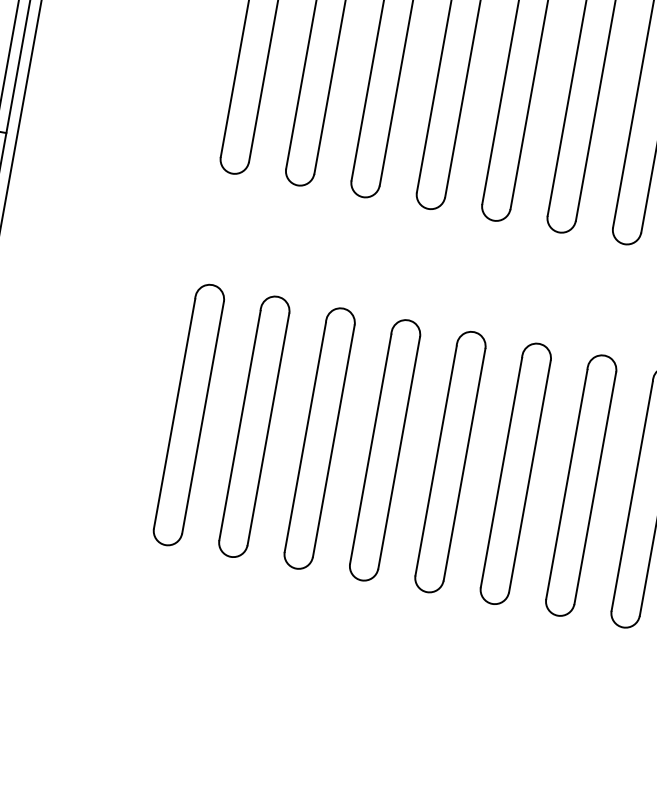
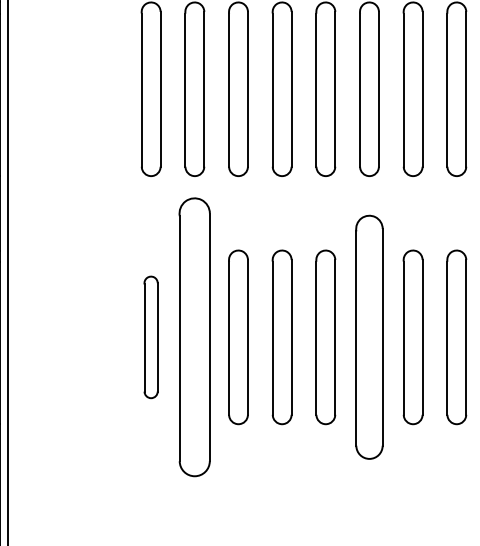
part: (187, 415) -> (150, 337), size x0.7
part: (253, 426) -> (194, 337), size x1.6
part: (515, 474) -> (369, 337), size x1.4

